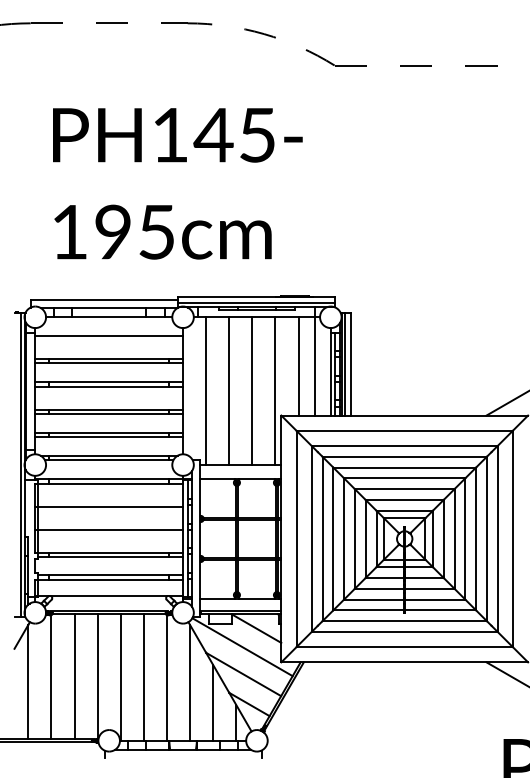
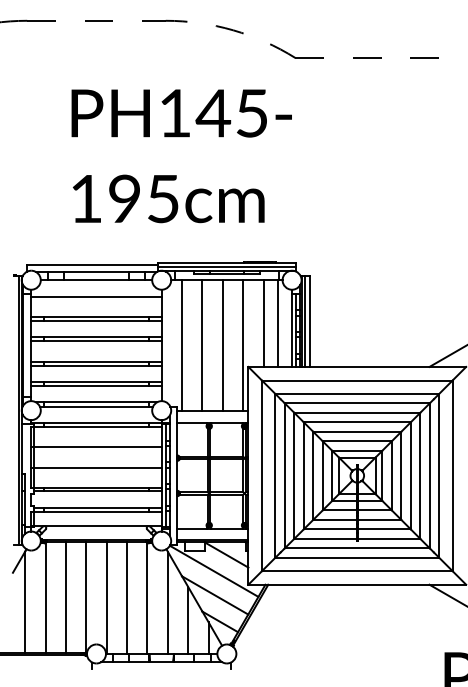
text: (177, 183) -> (181, 155), moved

